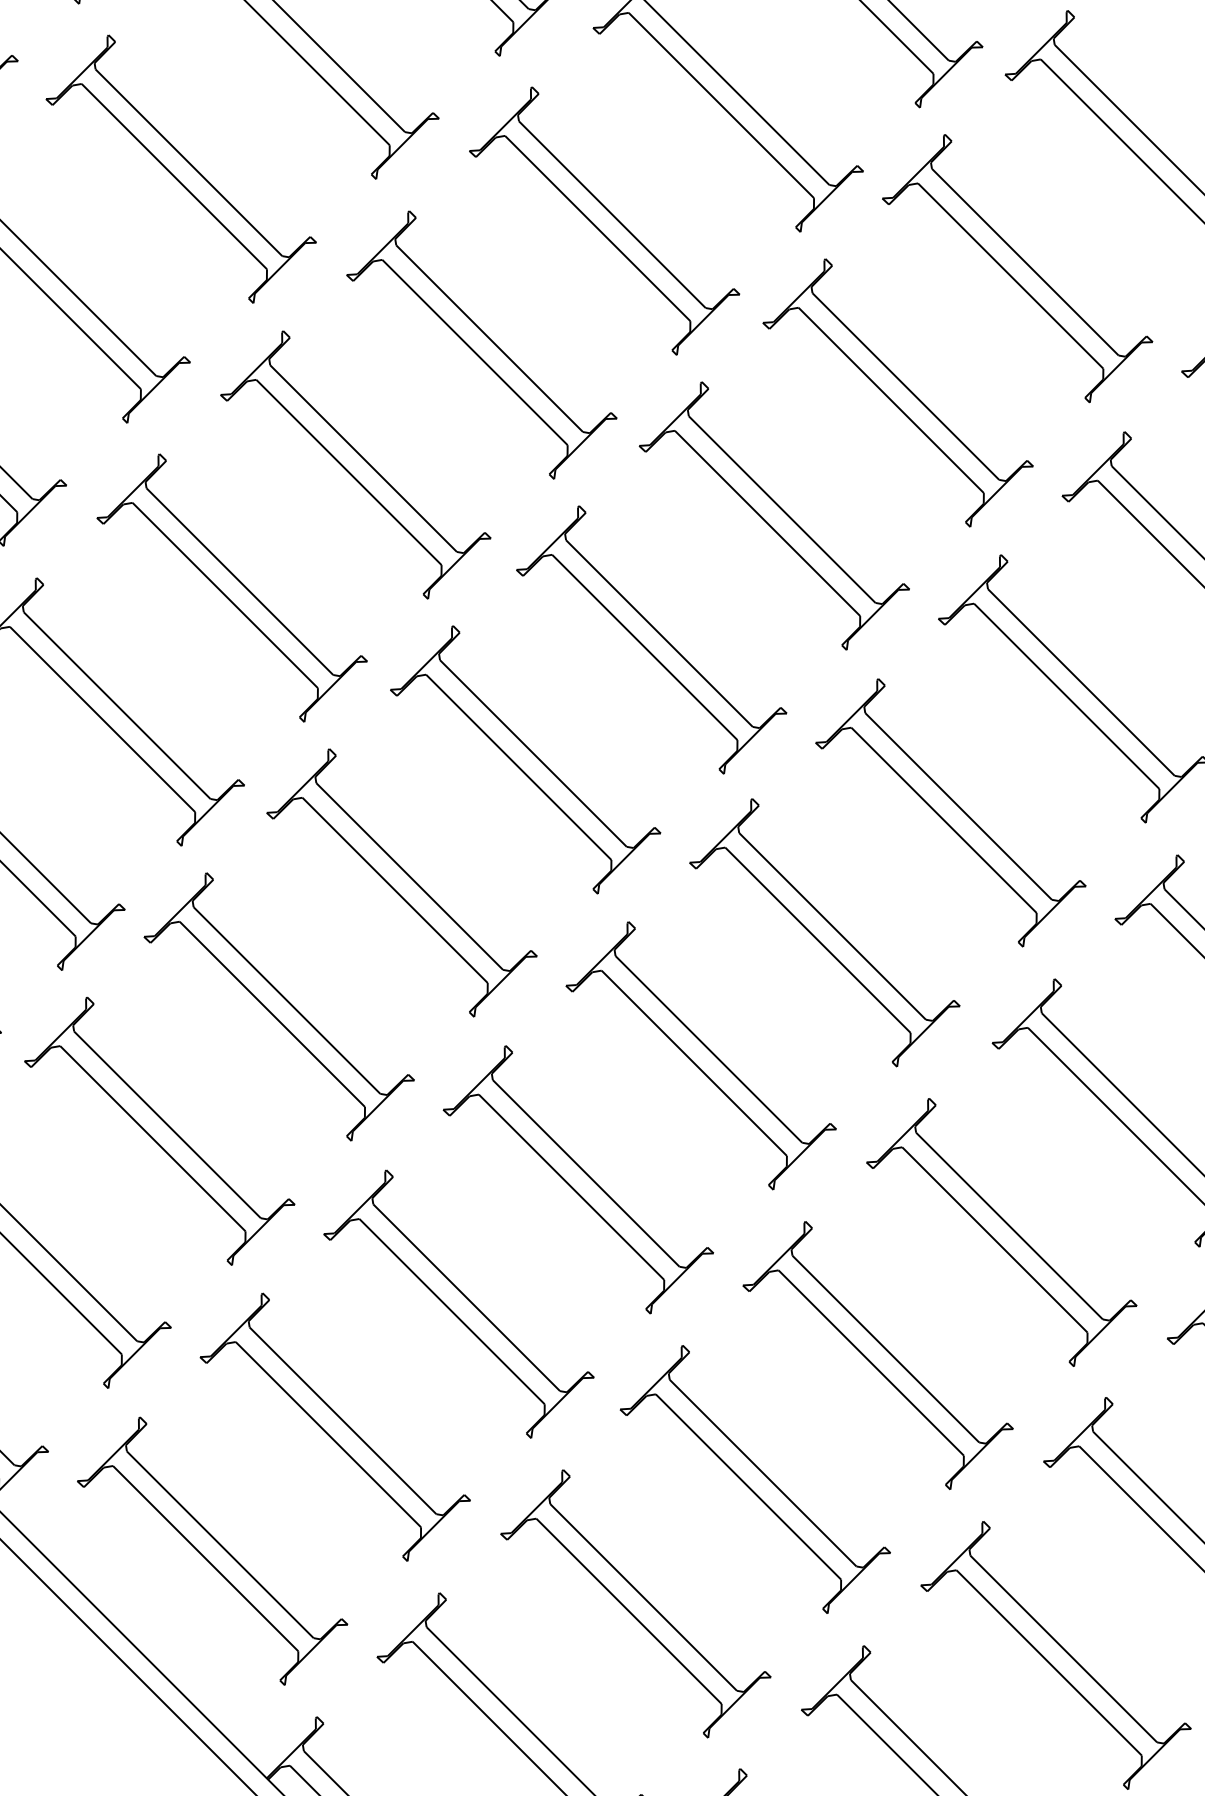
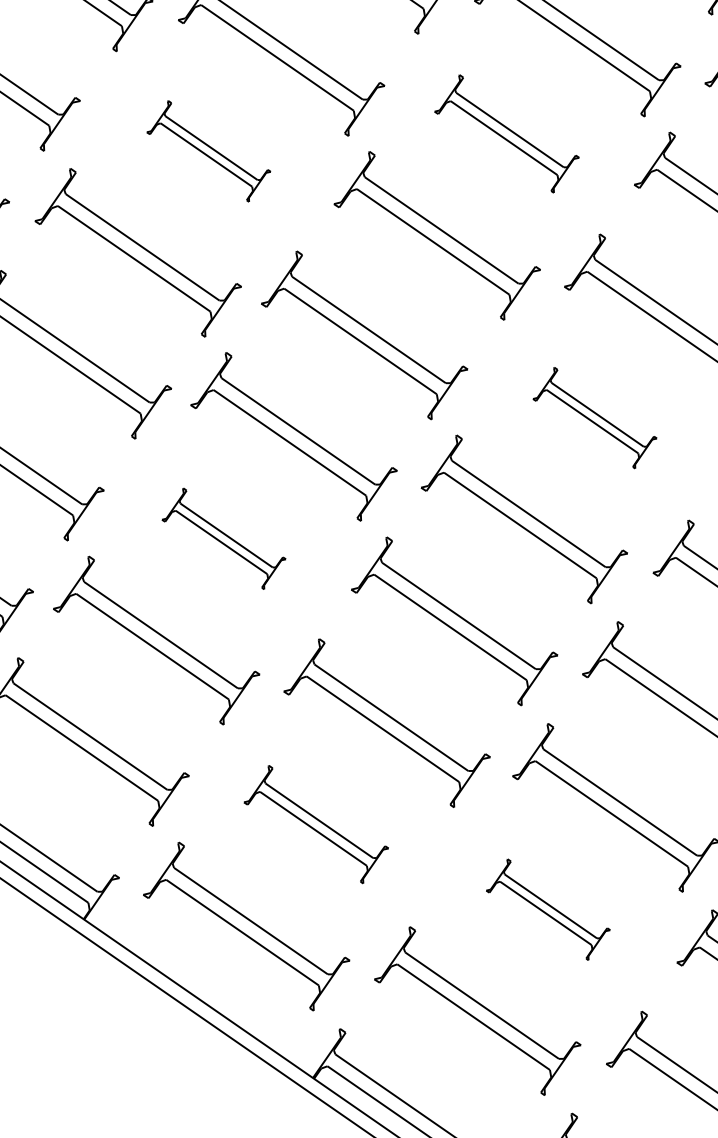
part: (355, 464) -> (208, 151), size x0.6
part: (773, 515) -> (506, 133), size x0.7
part: (824, 932) -> (594, 417), size x0.6
part: (278, 1006) -> (223, 538), size x0.6
part: (334, 1426) -> (315, 824), size x0.7
part: (635, 1603) -> (547, 909), size x0.6

